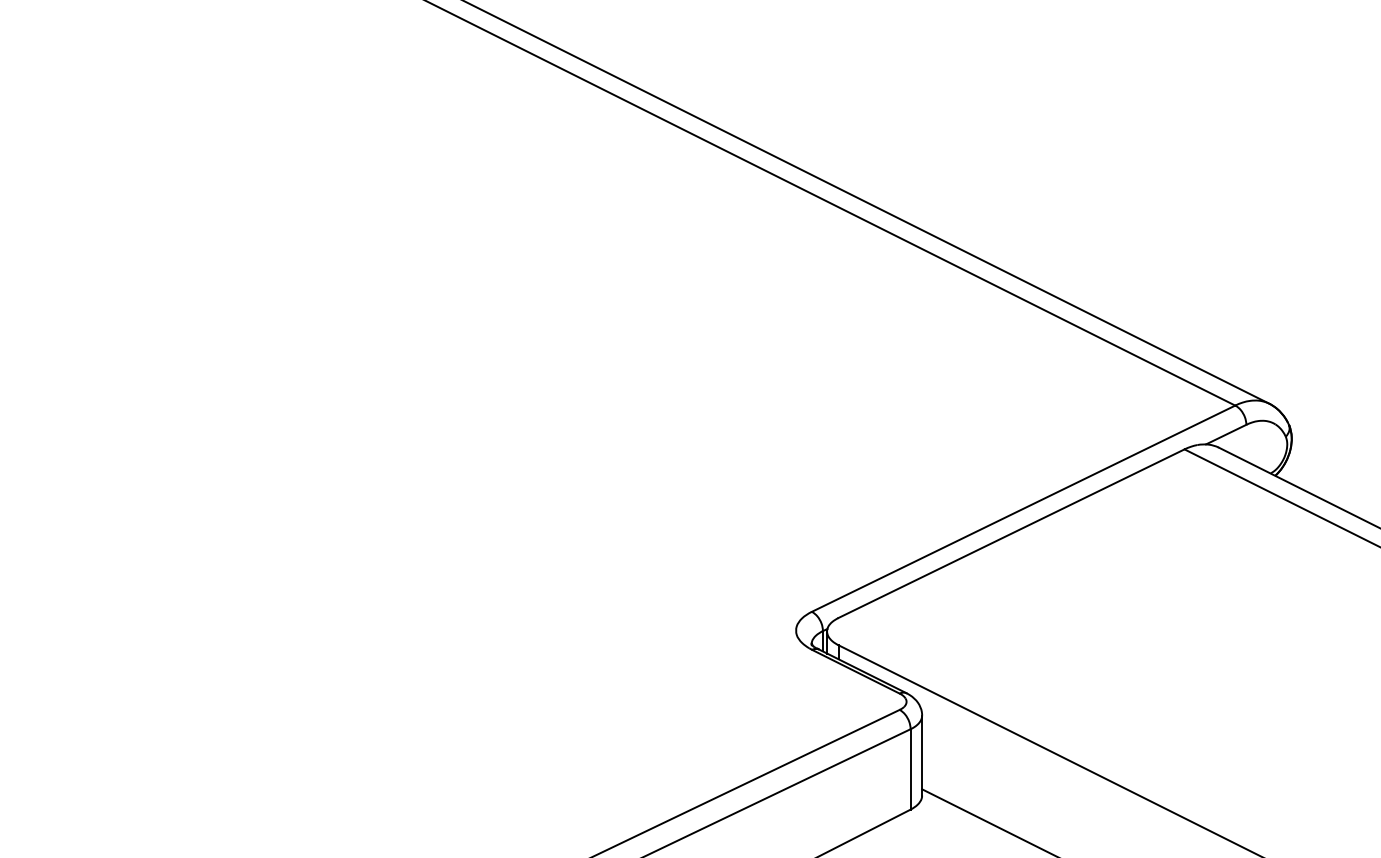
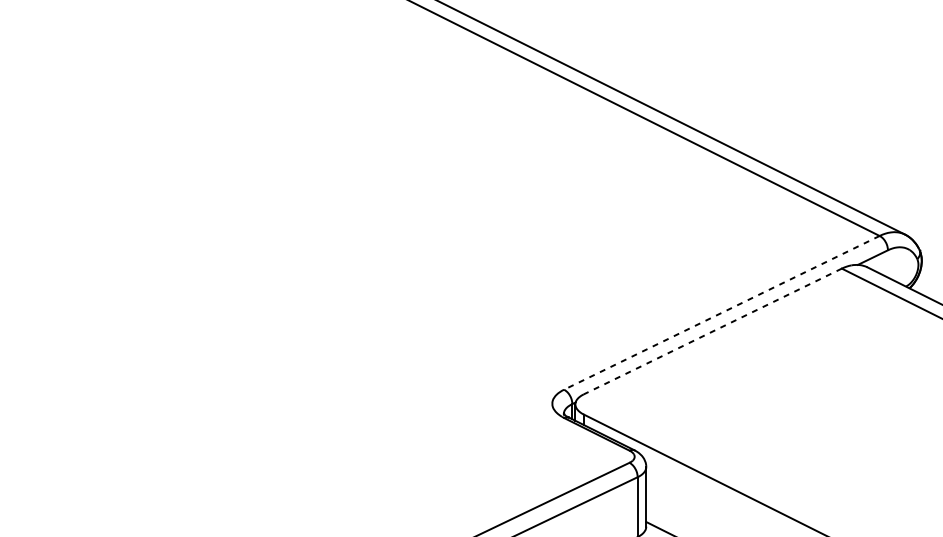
line: (1023, 508) -> (721, 312), solid -> dashed
line: (1011, 533) -> (712, 331), solid -> dashed

